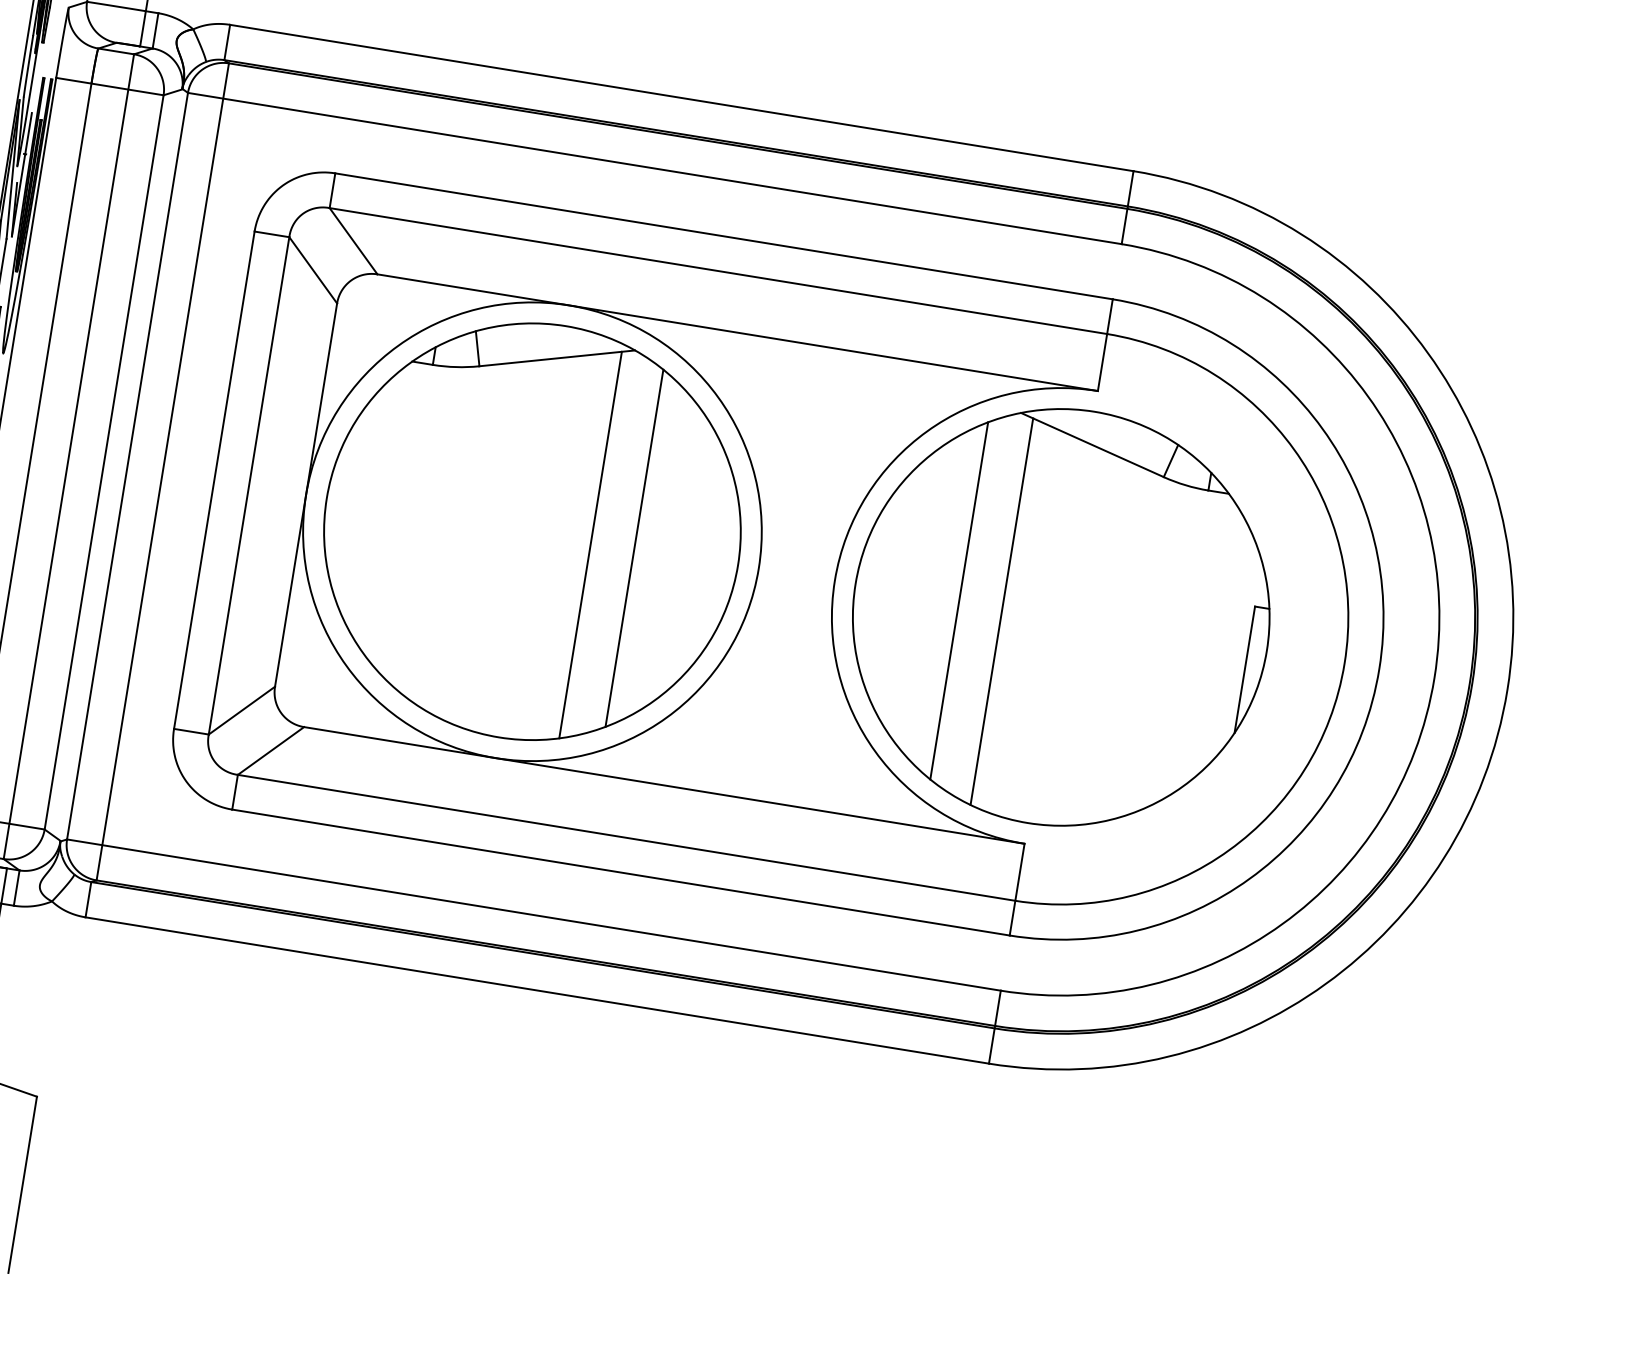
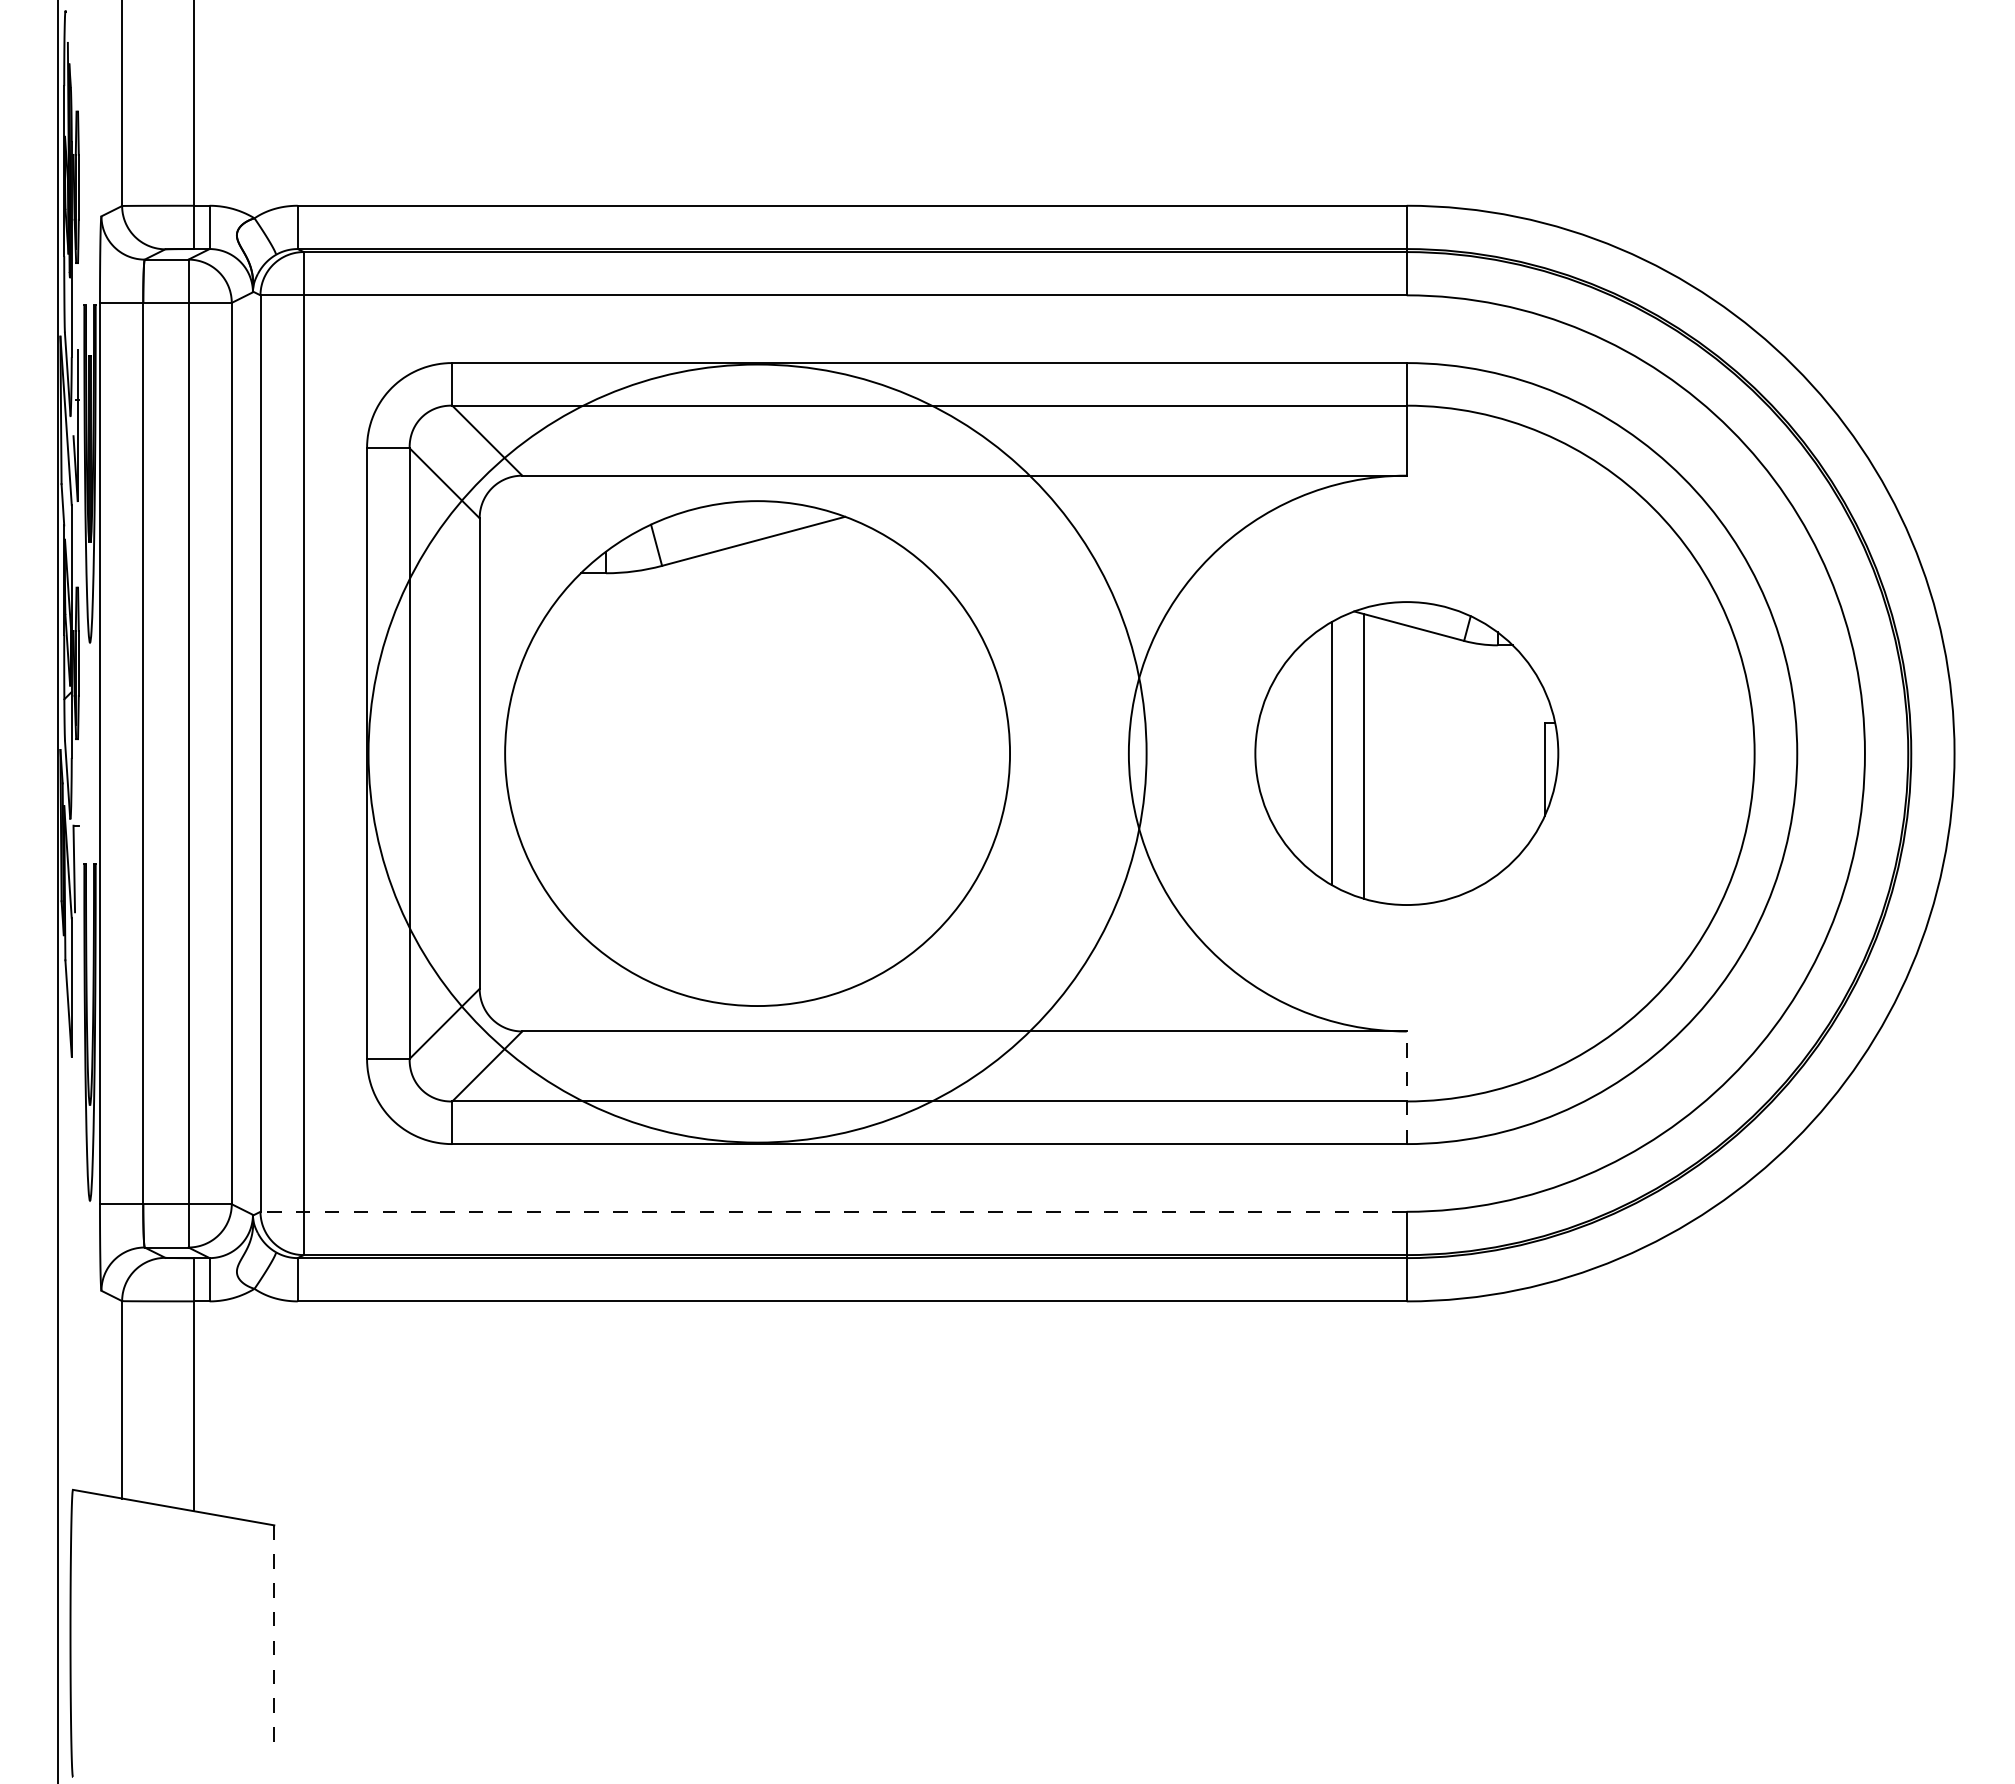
circle: (532, 531) -> (757, 753), size x1.4
line: (590, 544) -> (829, 757), removed
line: (634, 548) -> (882, 753), removed
part: (1061, 617) -> (1406, 753), size x0.6
line: (1016, 889) -> (1406, 1087), solid -> dashed
line: (533, 914) -> (833, 1211), solid -> dashed
line: (22, 1184) -> (274, 1633), solid -> dashed

